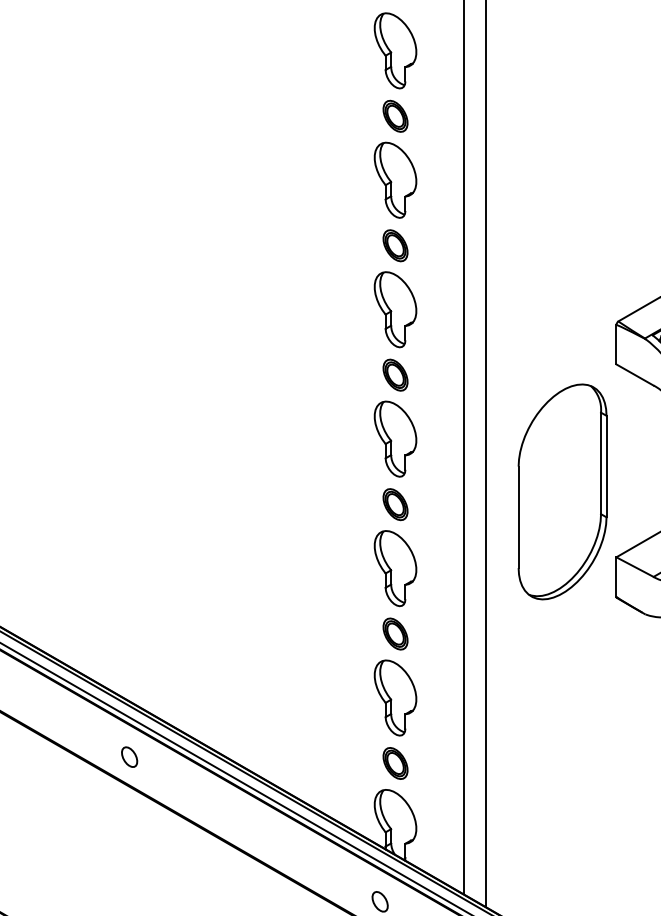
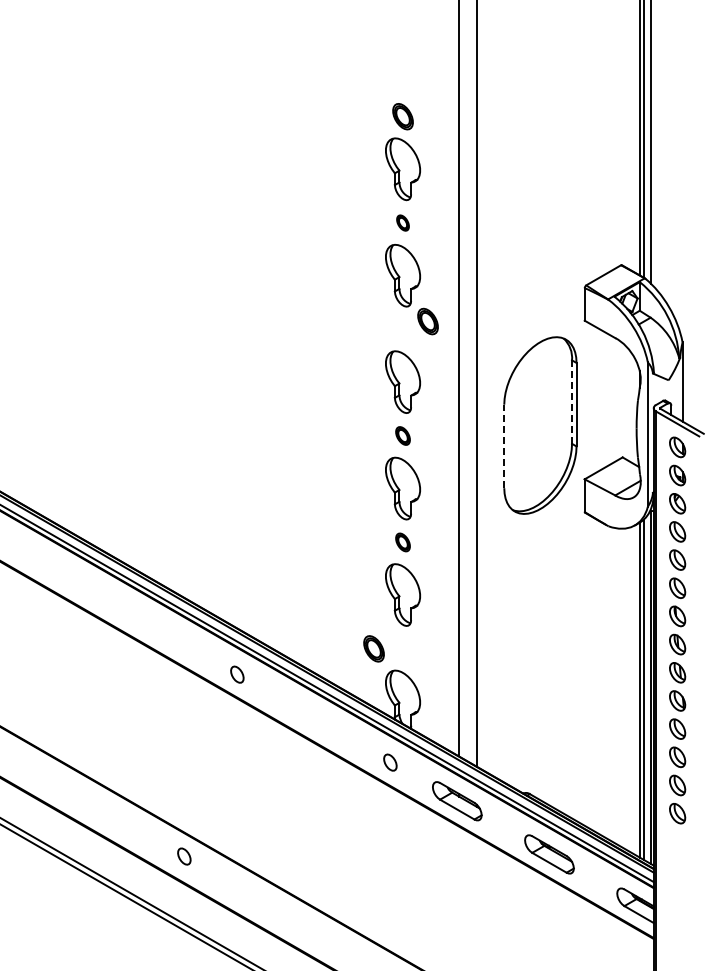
part: (394, 50) -> (402, 62), removed
part: (394, 245) -> (402, 222), size x0.6
part: (394, 375) -> (427, 321), moved
line: (601, 463) -> (572, 402), solid -> dashed
part: (394, 504) -> (402, 435), size x0.7
line: (518, 517) -> (504, 446), solid -> dashed
part: (394, 634) -> (402, 542), size x0.7
part: (129, 756) -> (237, 674), moved
part: (394, 763) -> (373, 648), moved

